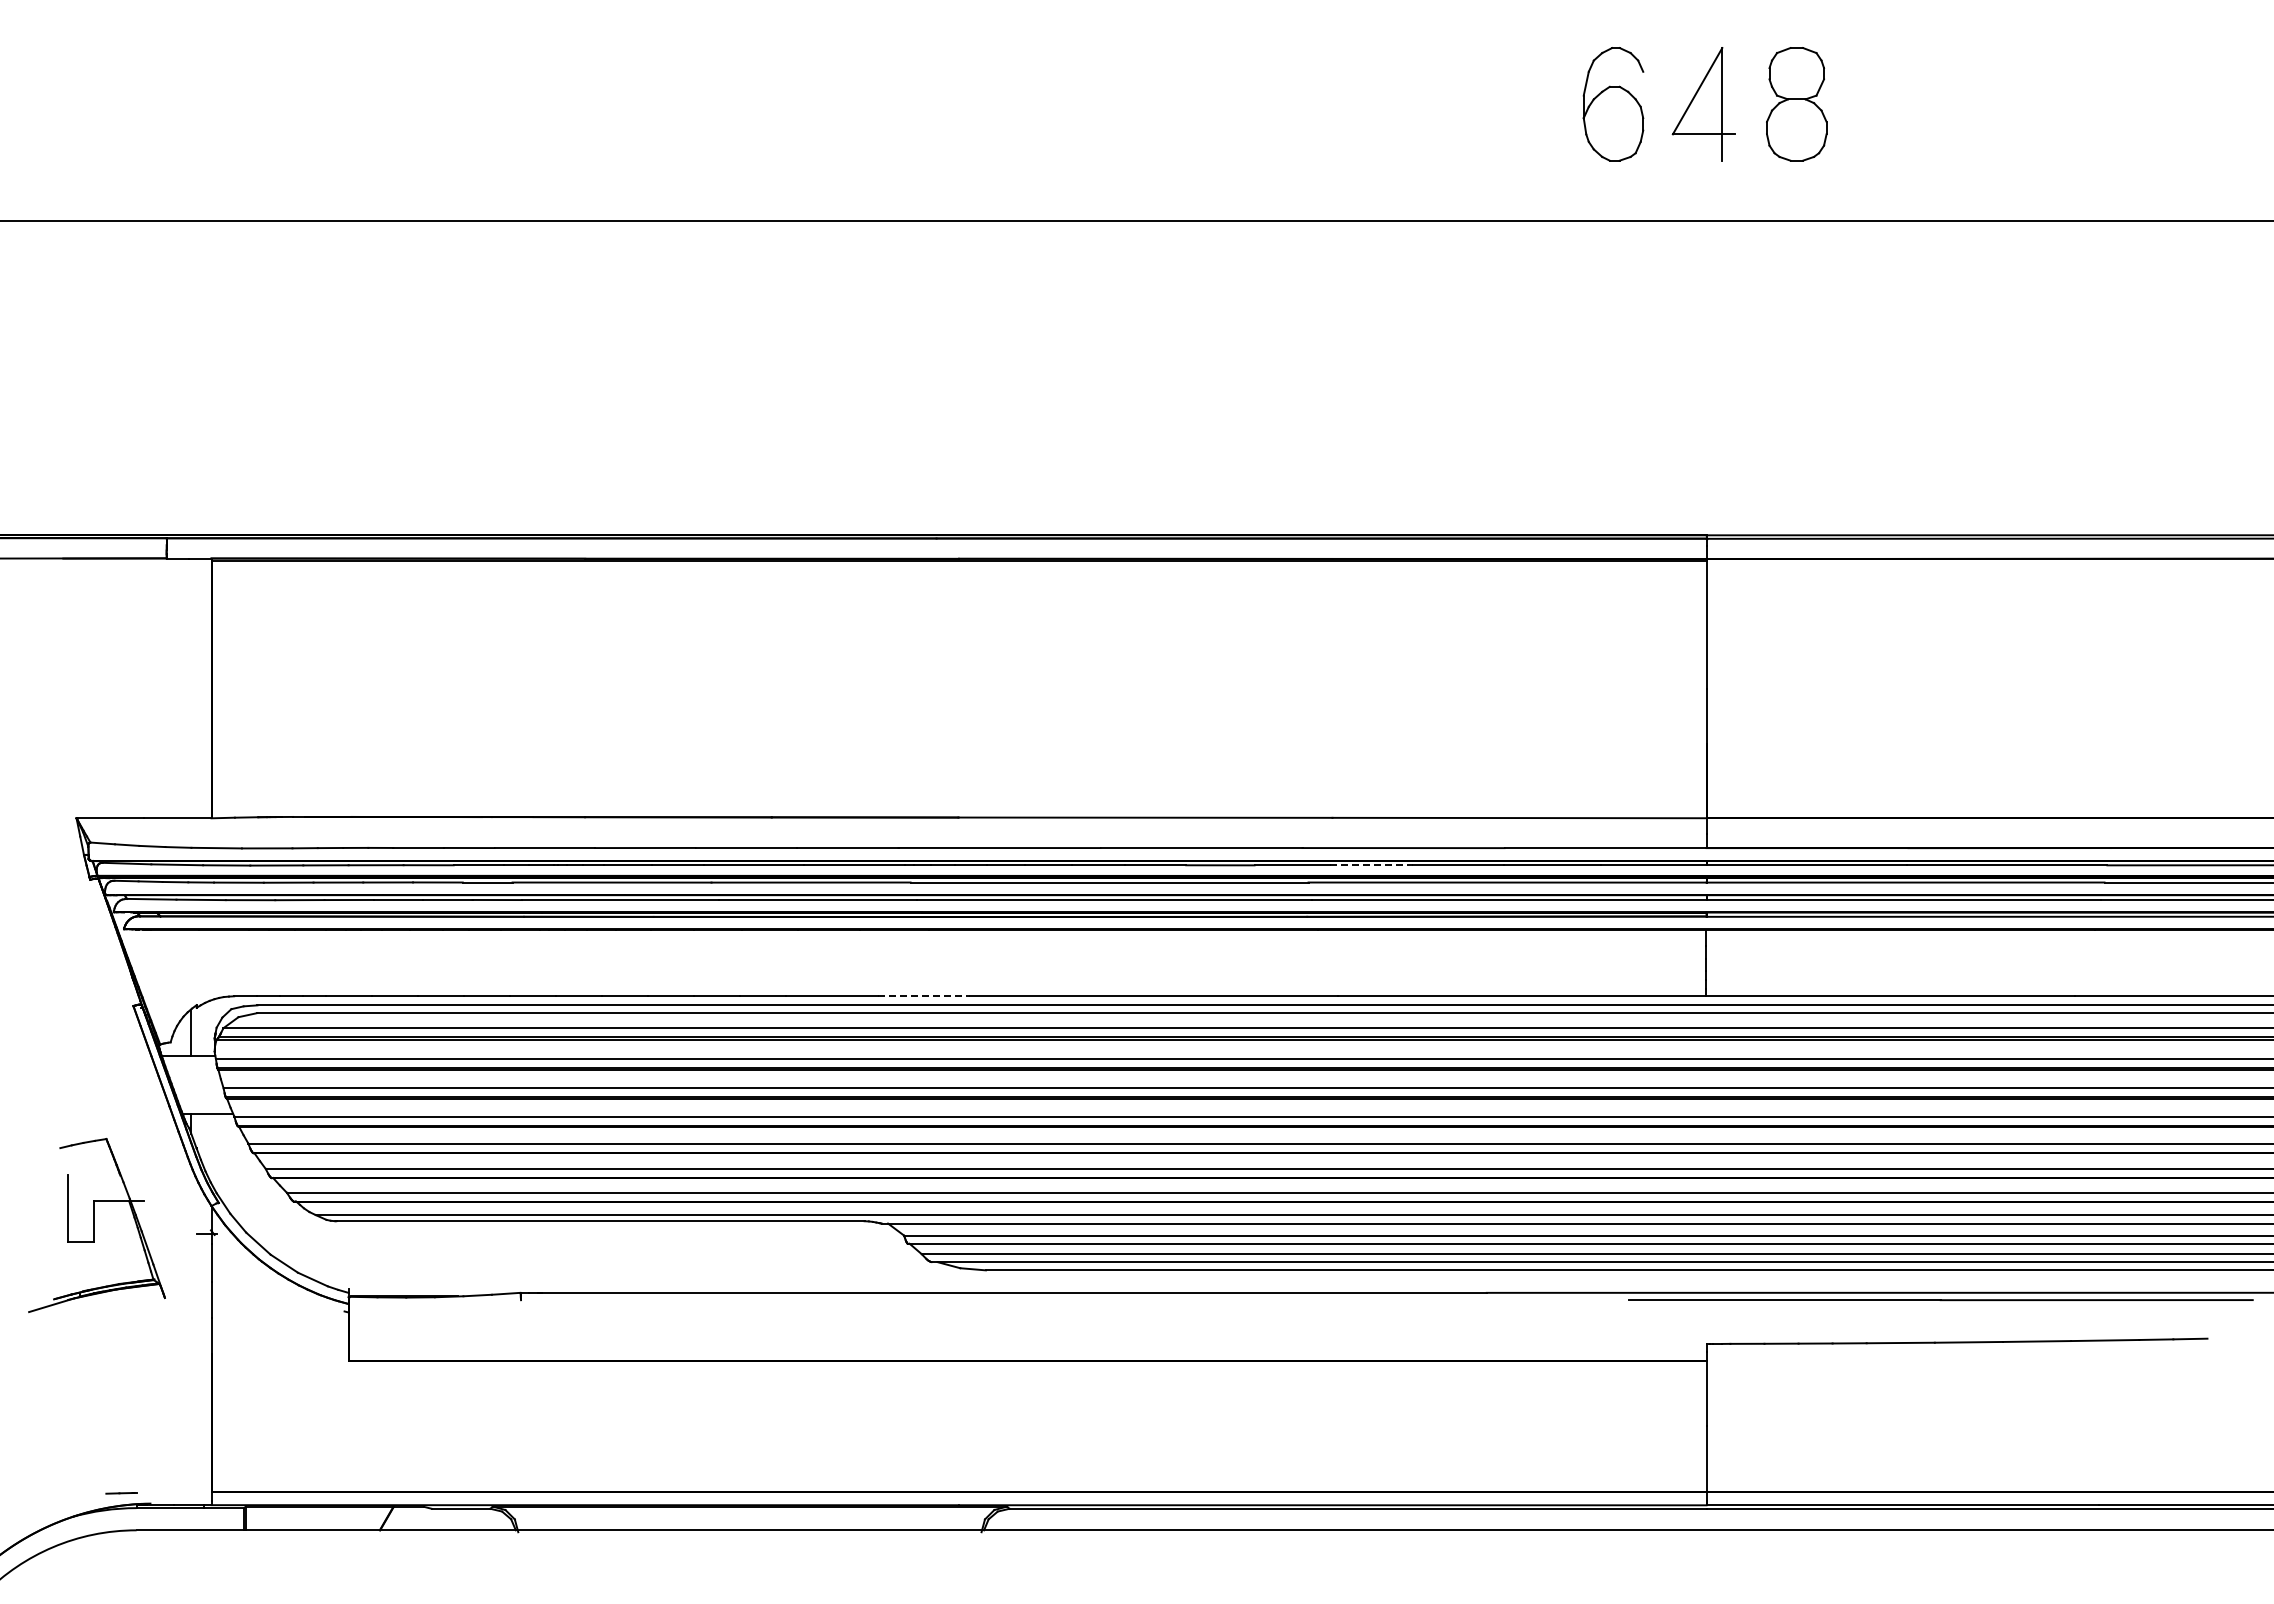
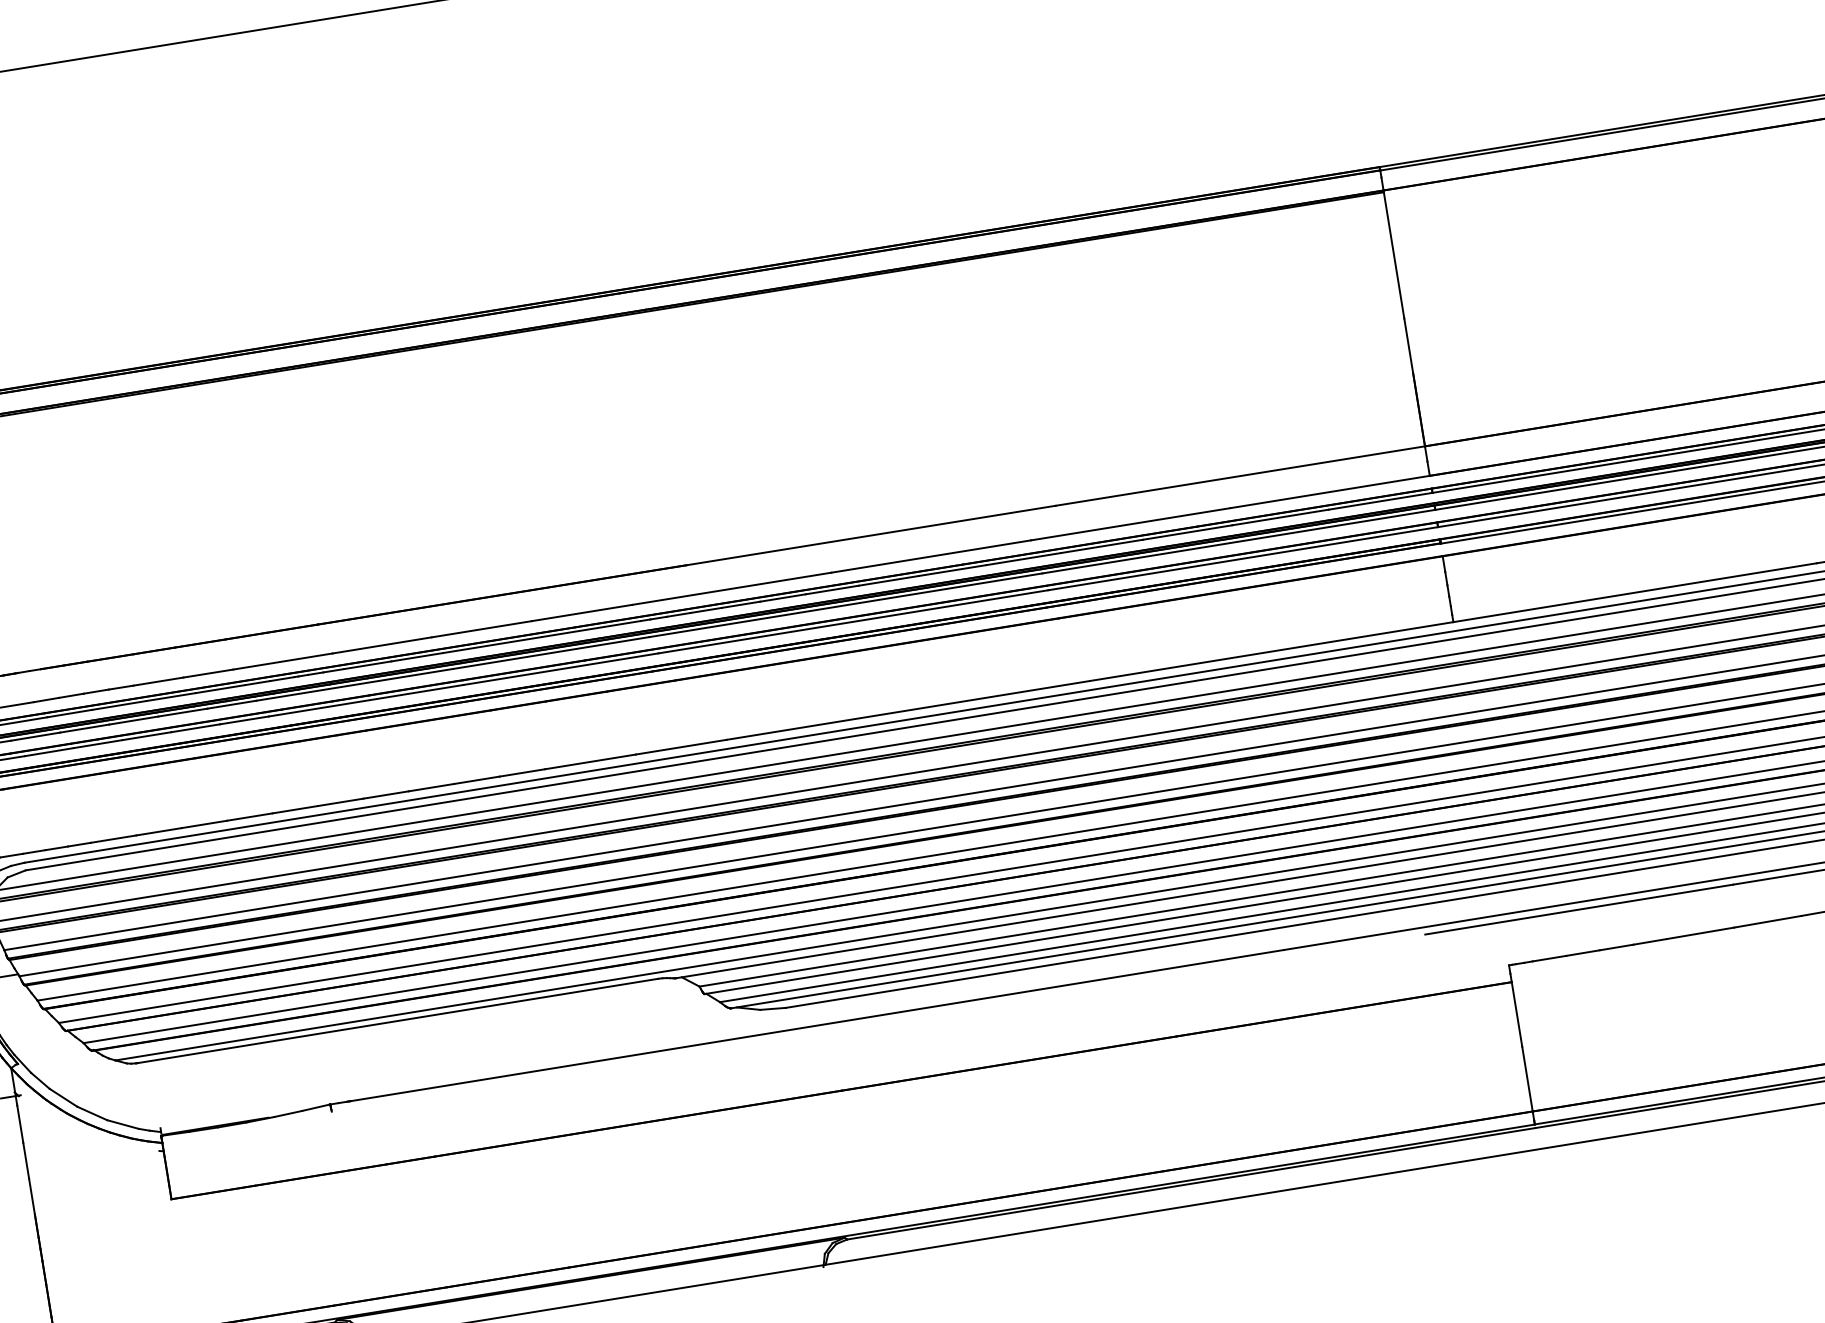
line: (1371, 865) -> (1101, 546), dashed -> solid
line: (924, 996) -> (681, 747), dashed -> solid

